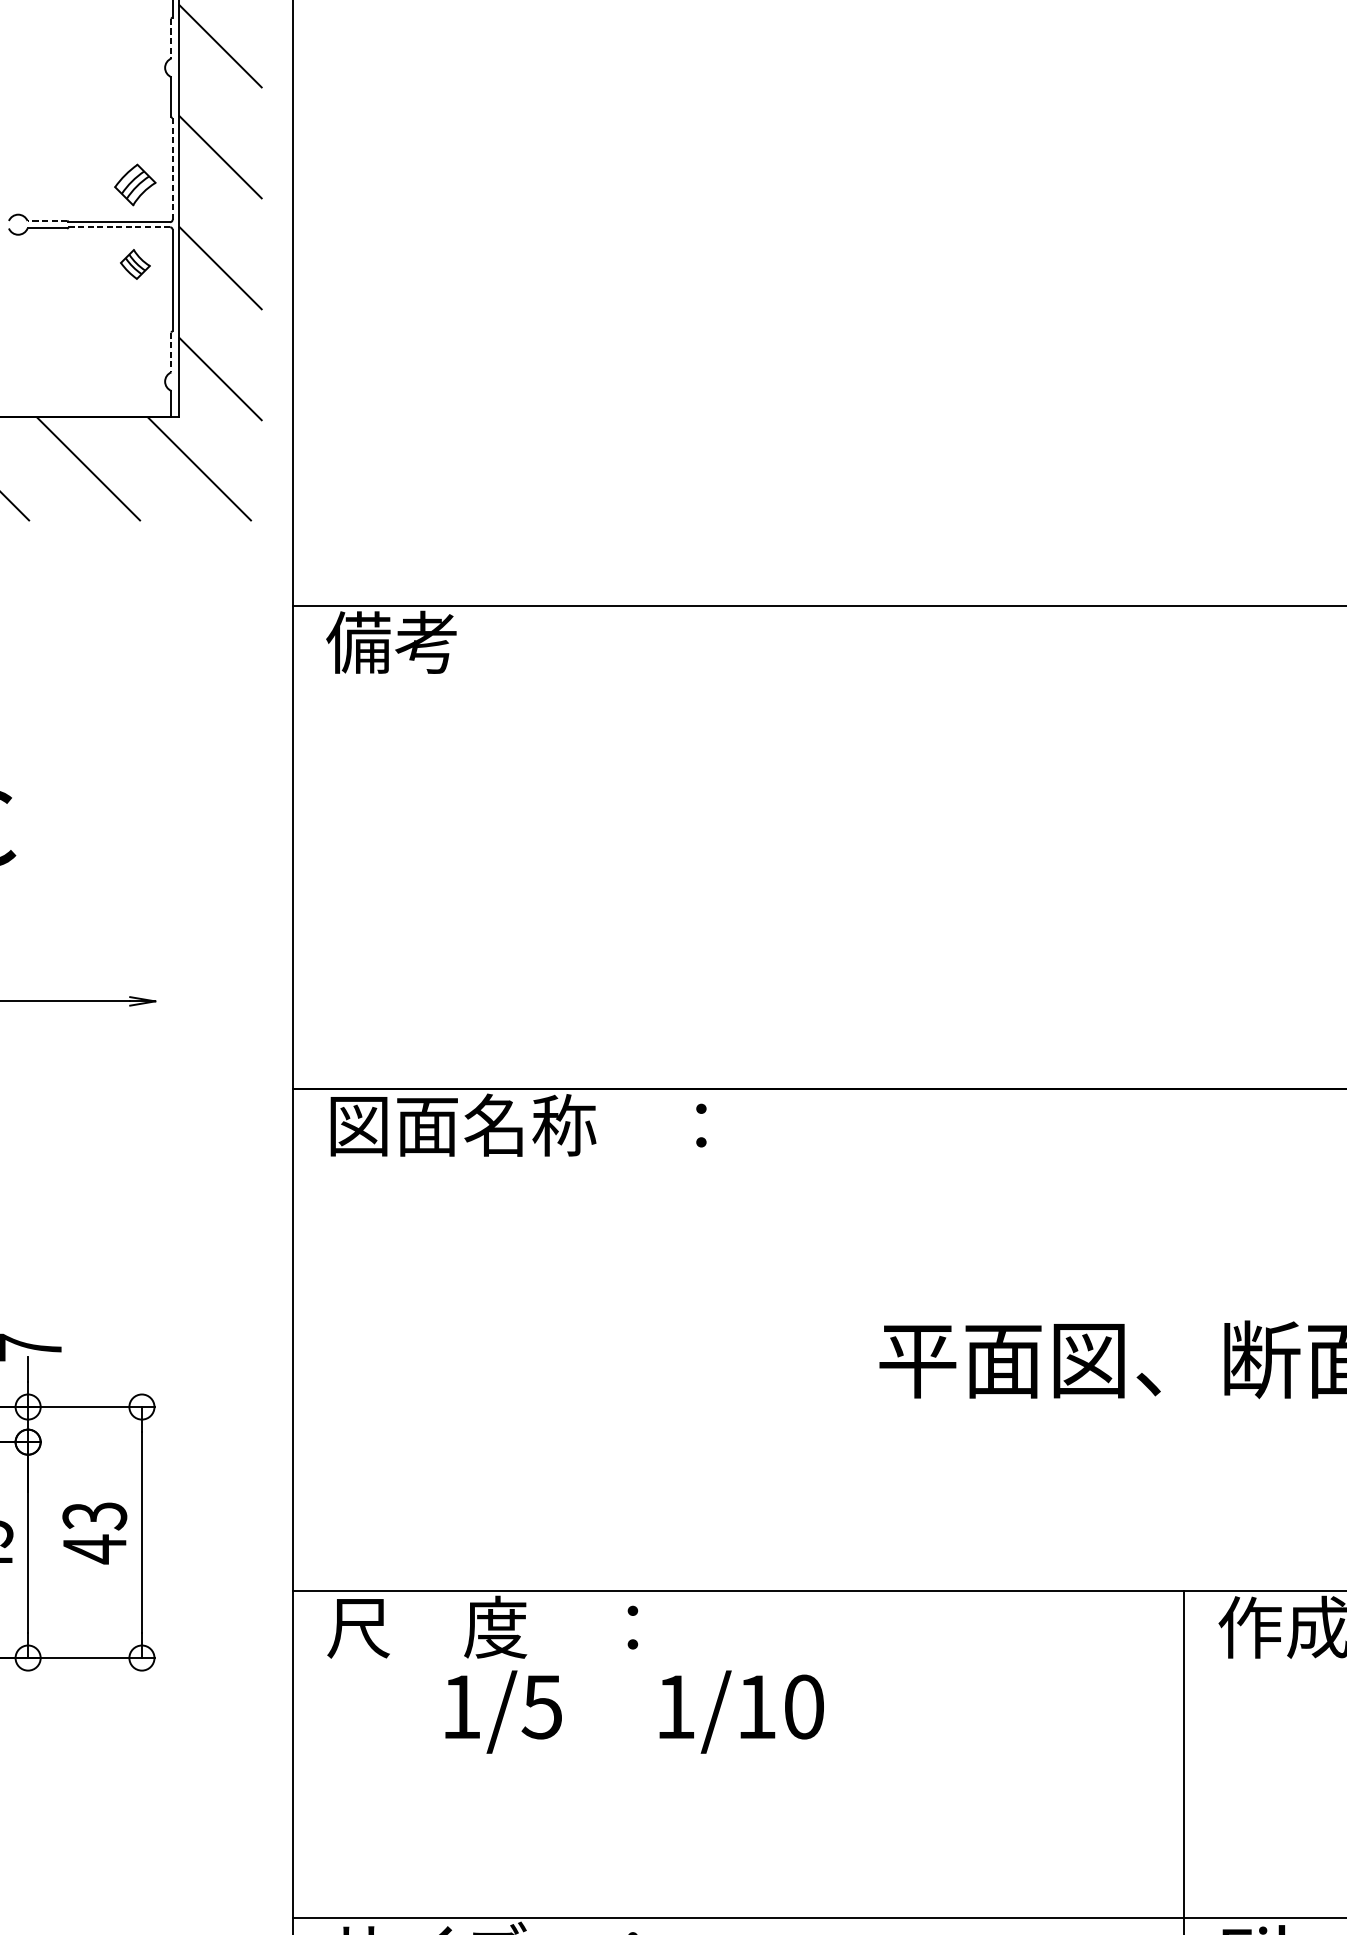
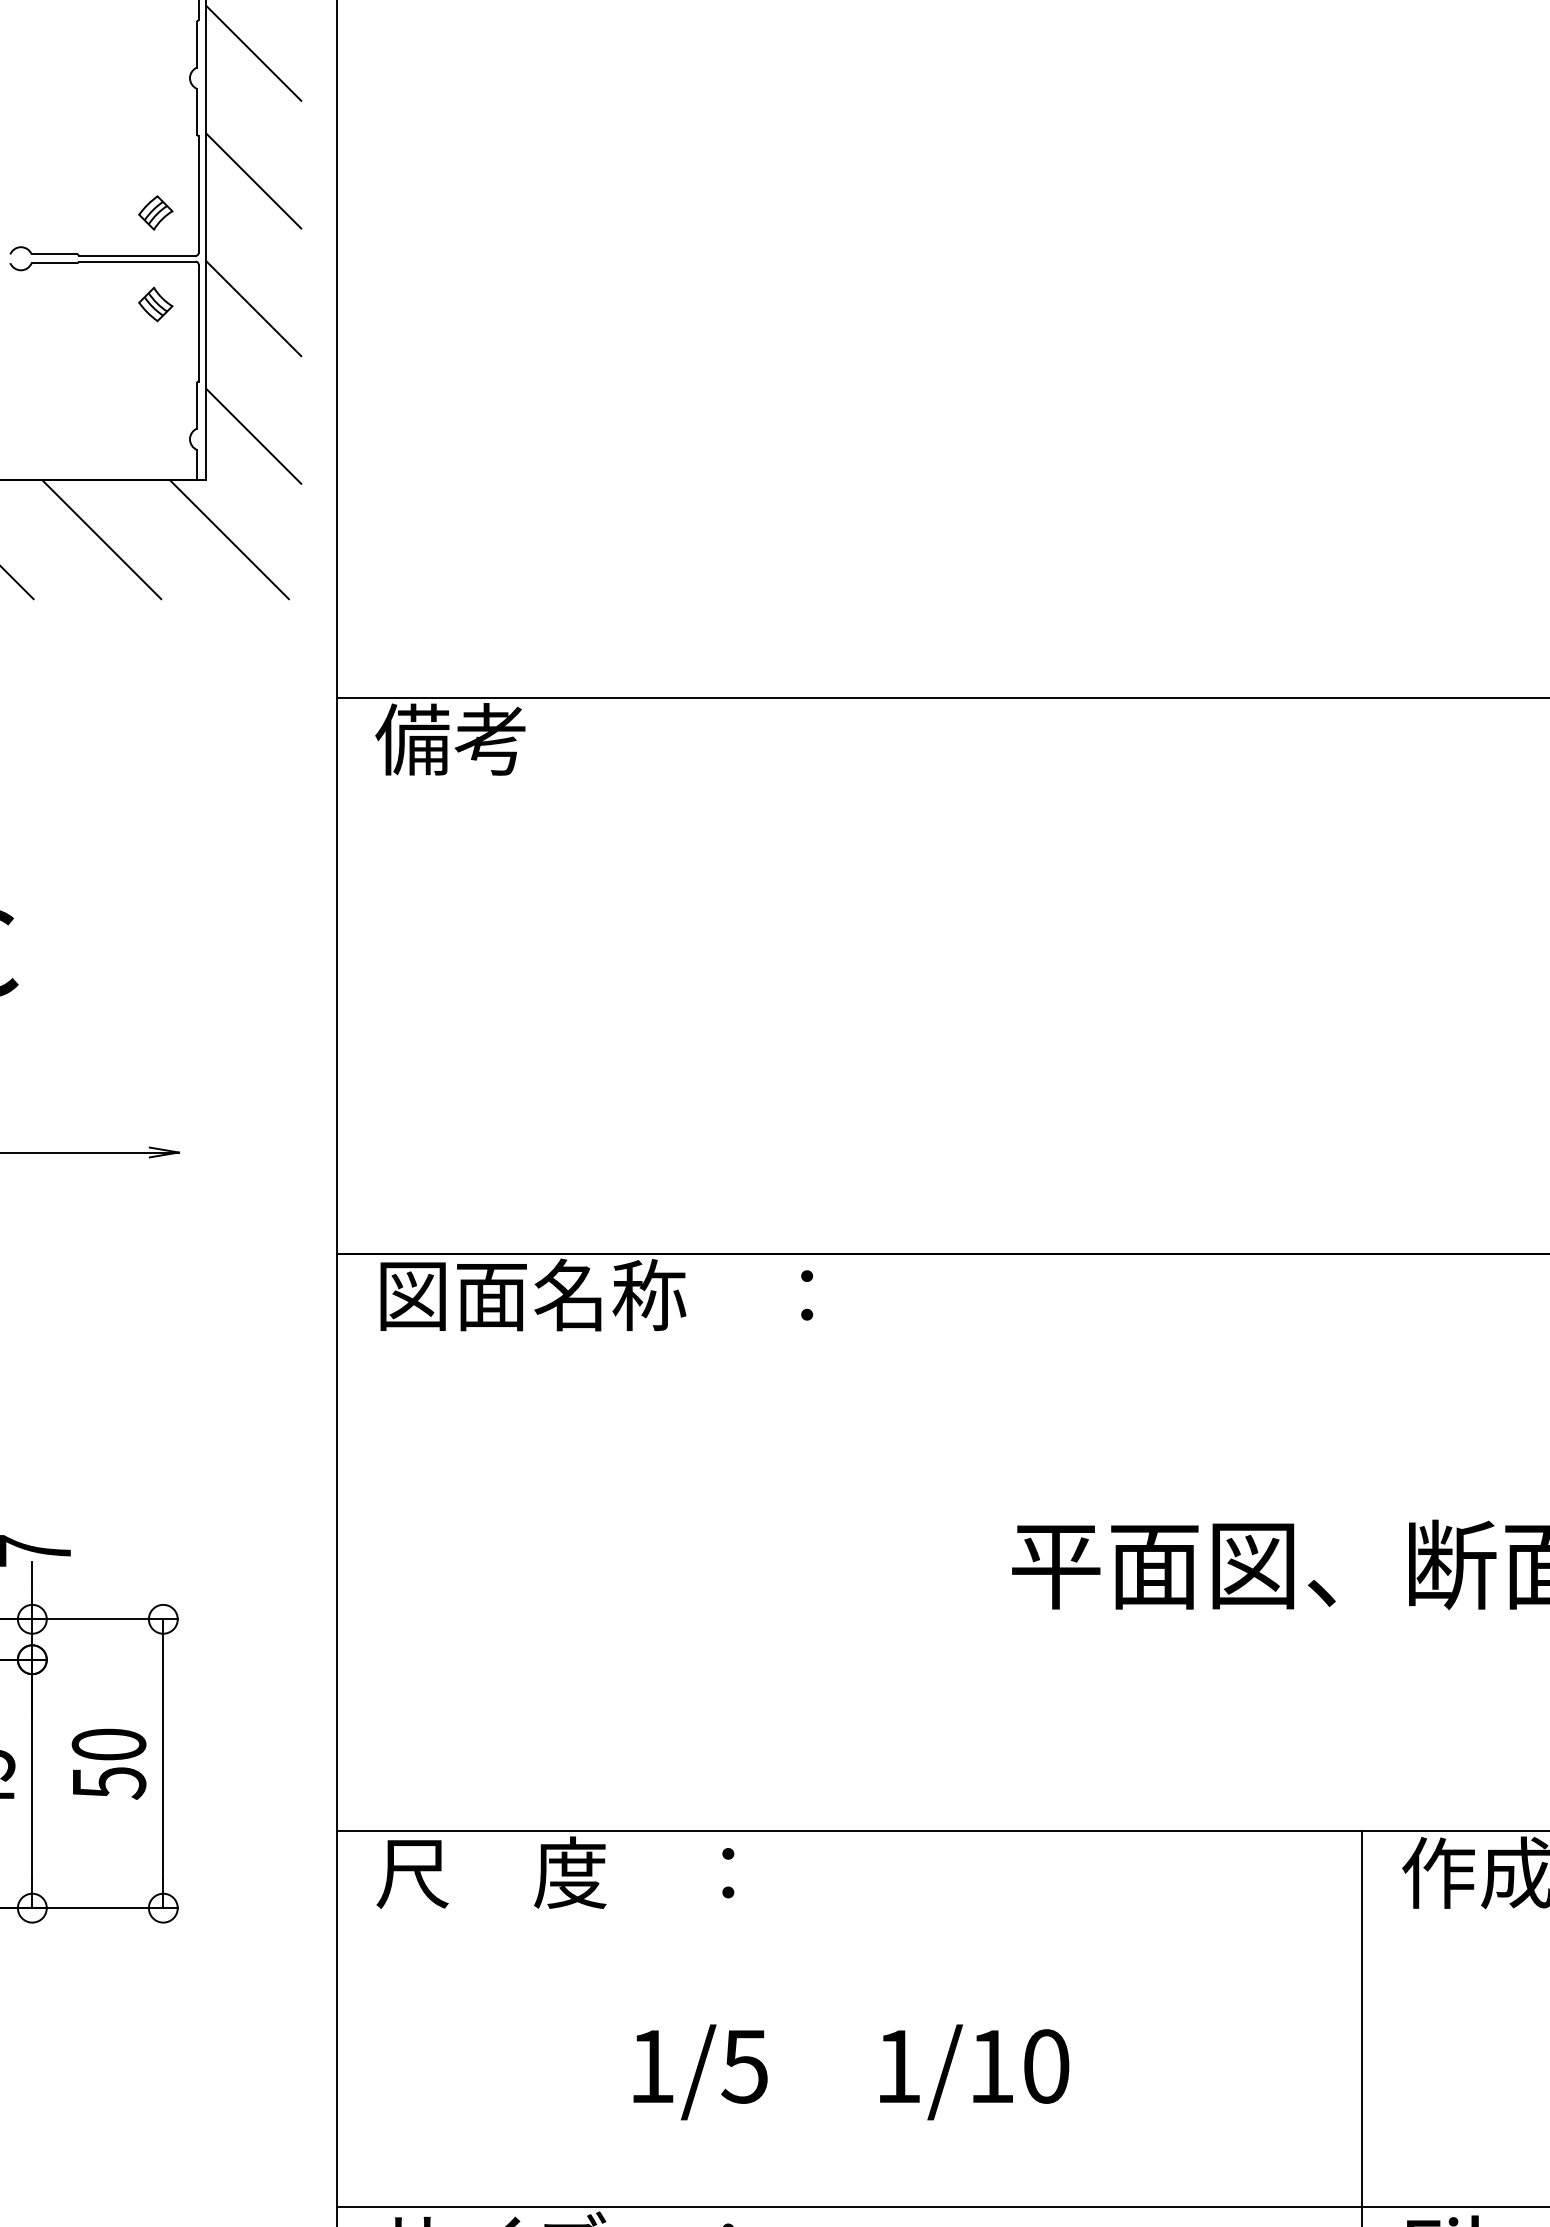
line: (171, 38) -> (197, 44), dashed -> solid
line: (172, 168) -> (198, 194), dashed -> solid
part: (135, 184) -> (155, 212), size x0.71
line: (47, 221) -> (54, 254), dashed -> solid
line: (119, 227) -> (137, 261), dashed -> solid
line: (171, 352) -> (197, 405), dashed -> solid
text: (94, 1533) -> (108, 1764), 43 -> 50
text: (634, 1712) -> (851, 2072), moved

